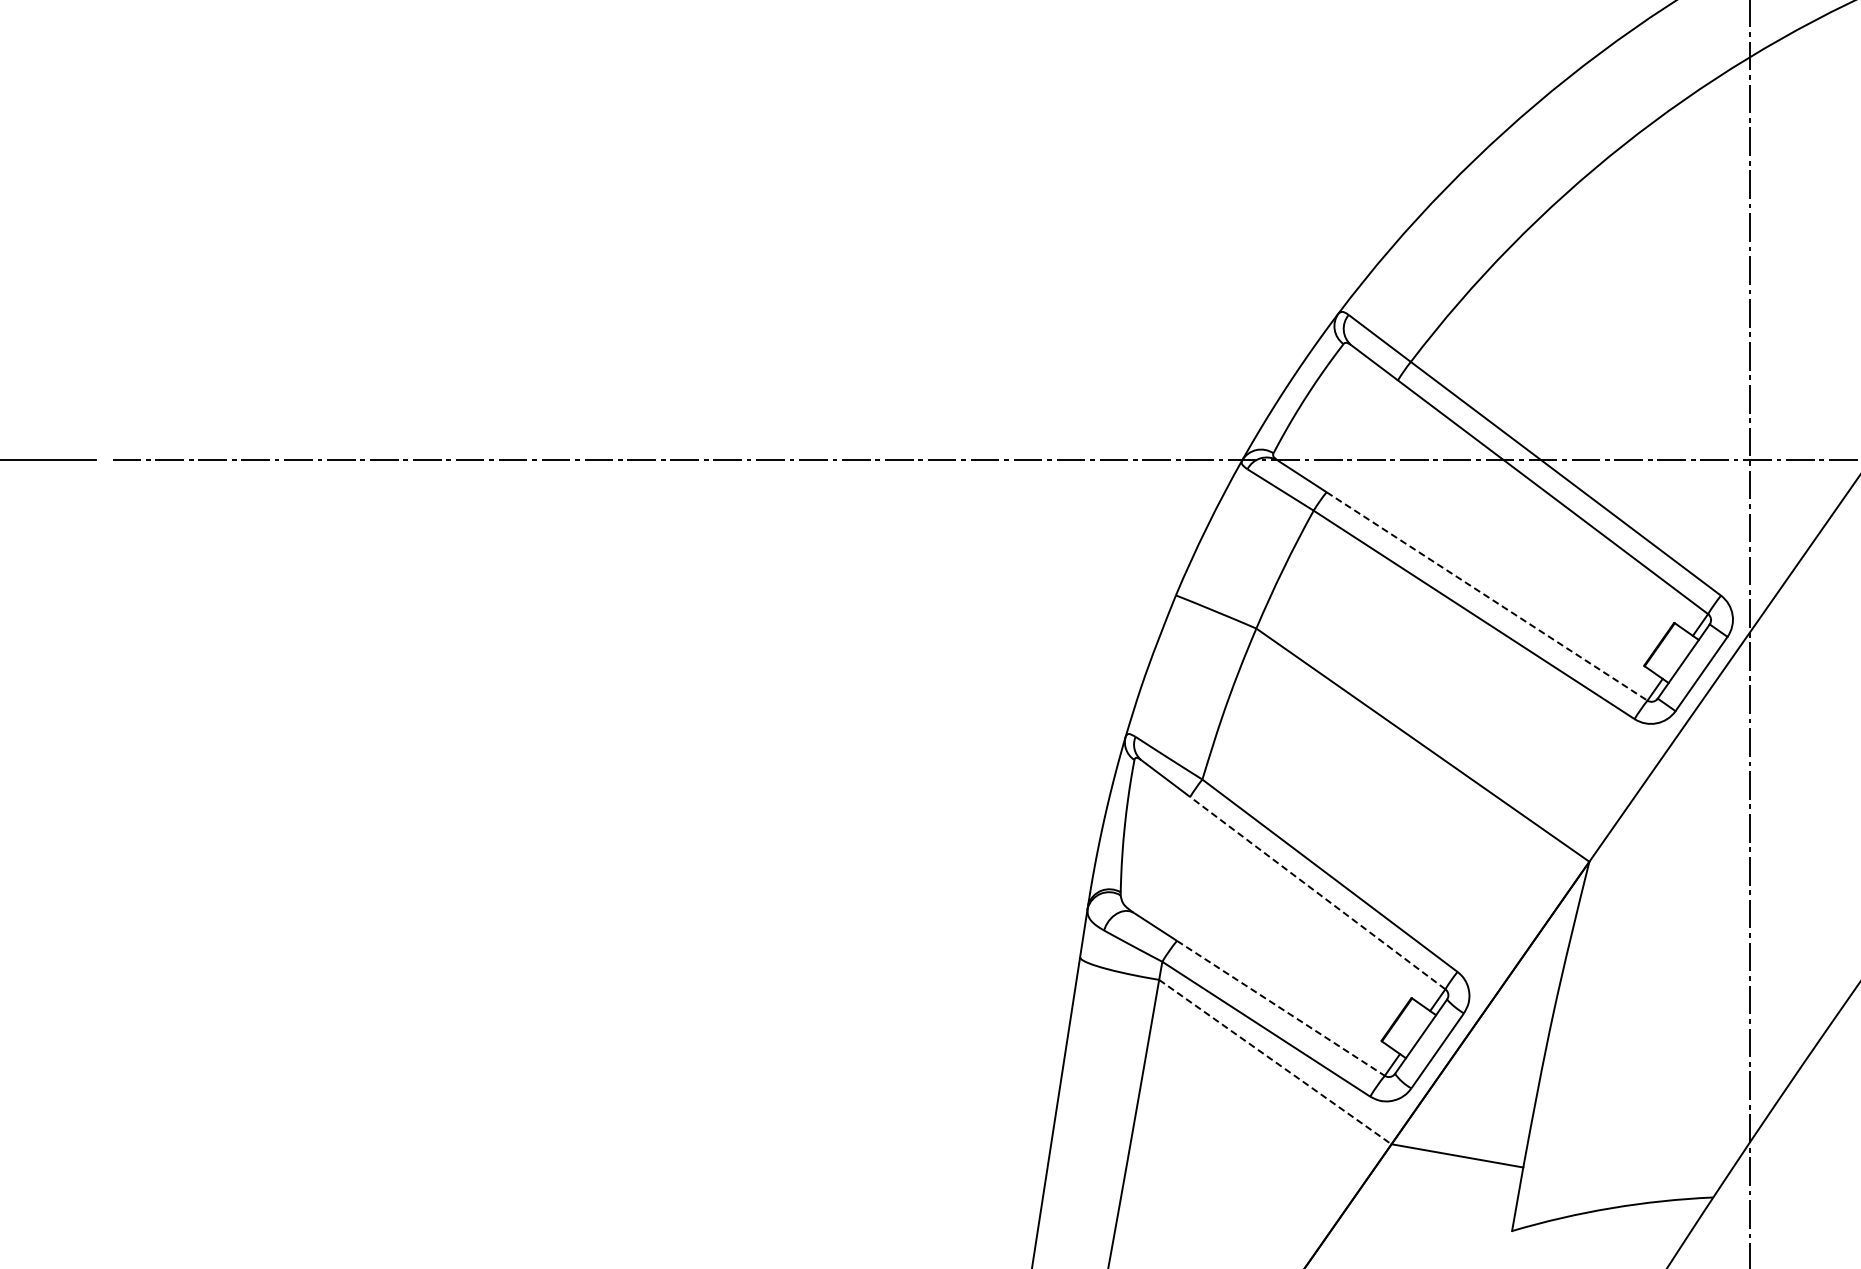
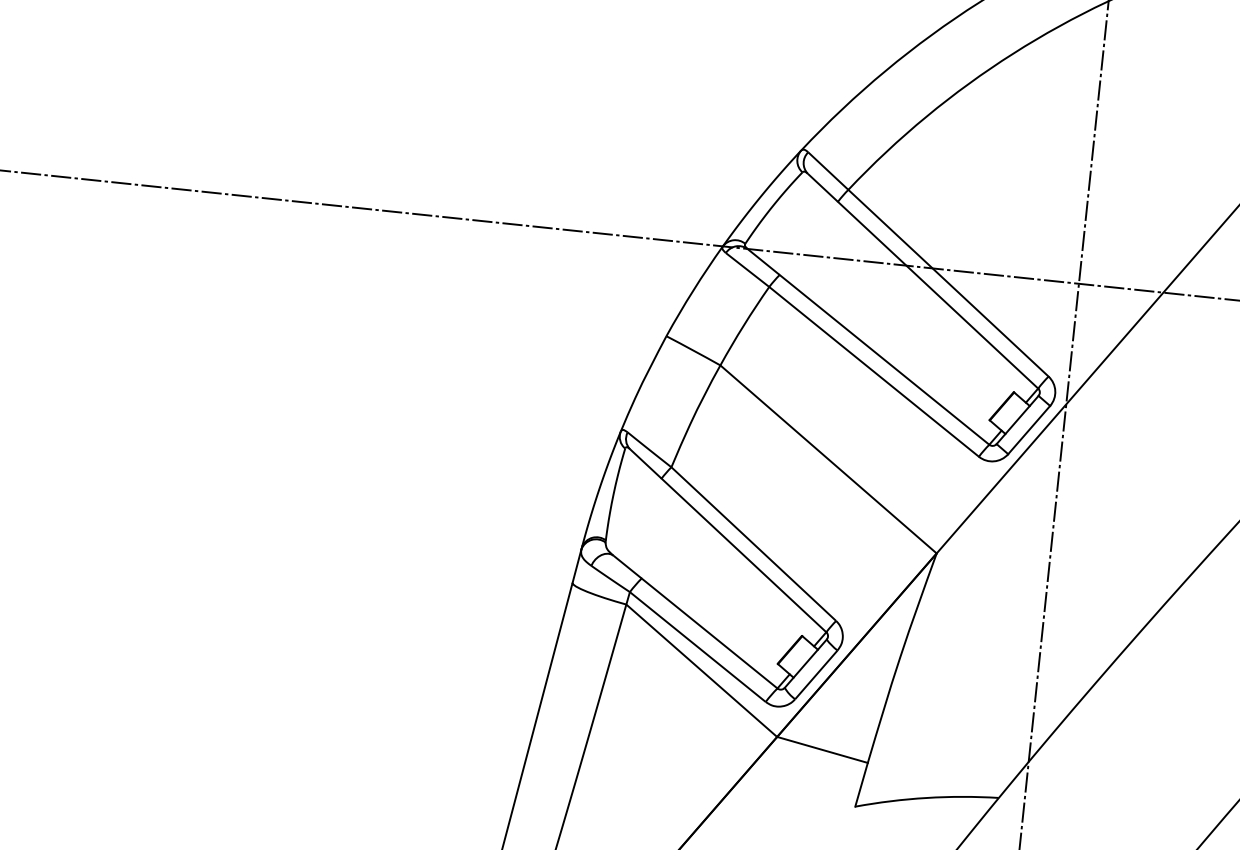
line: (1487, 596) -> (884, 359), dashed -> solid
line: (1317, 893) -> (743, 555), dashed -> solid
line: (1280, 1008) -> (709, 633), dashed -> solid
line: (1275, 1062) -> (701, 671), dashed -> solid

